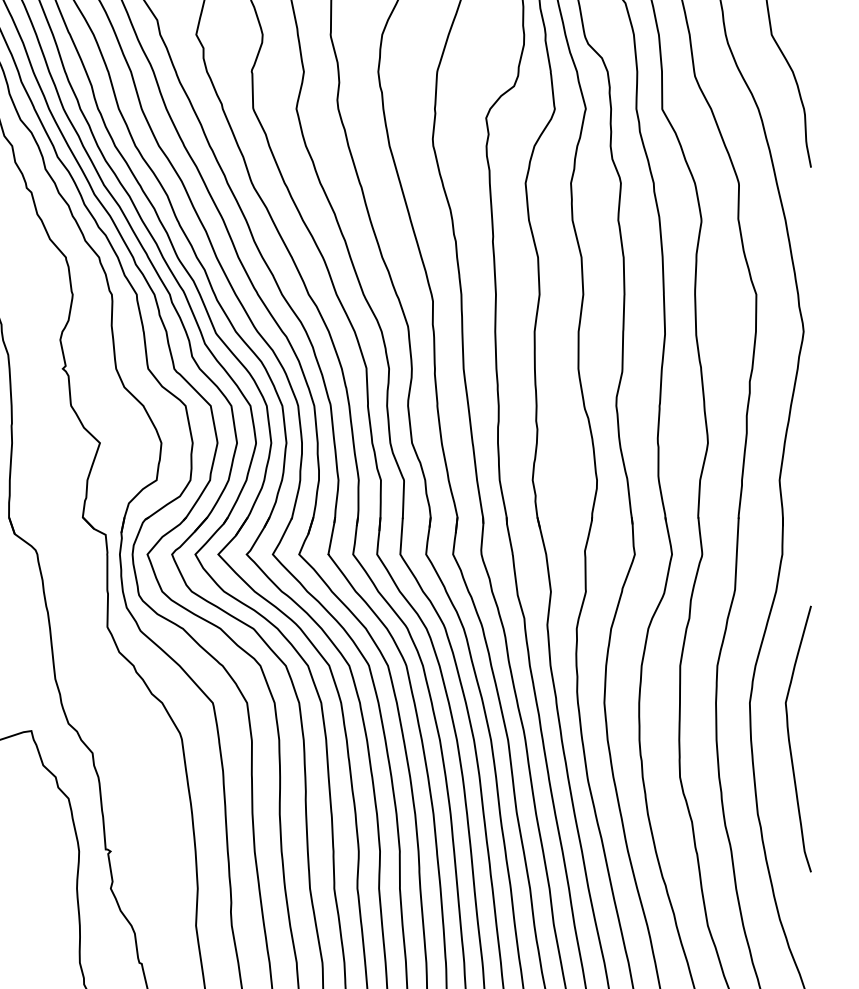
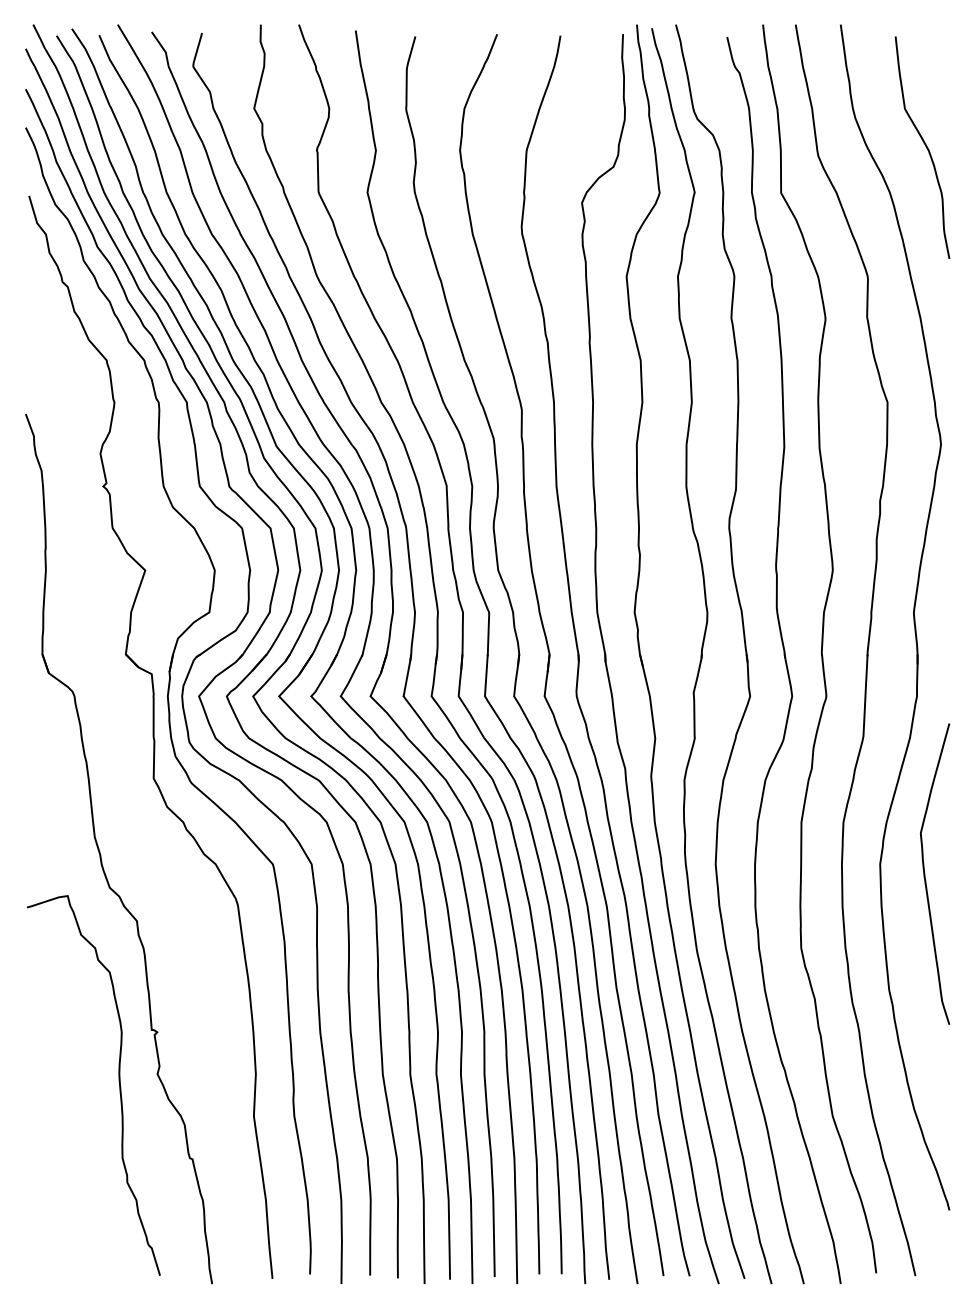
curve: (789, 738) -> (925, 873), moved

